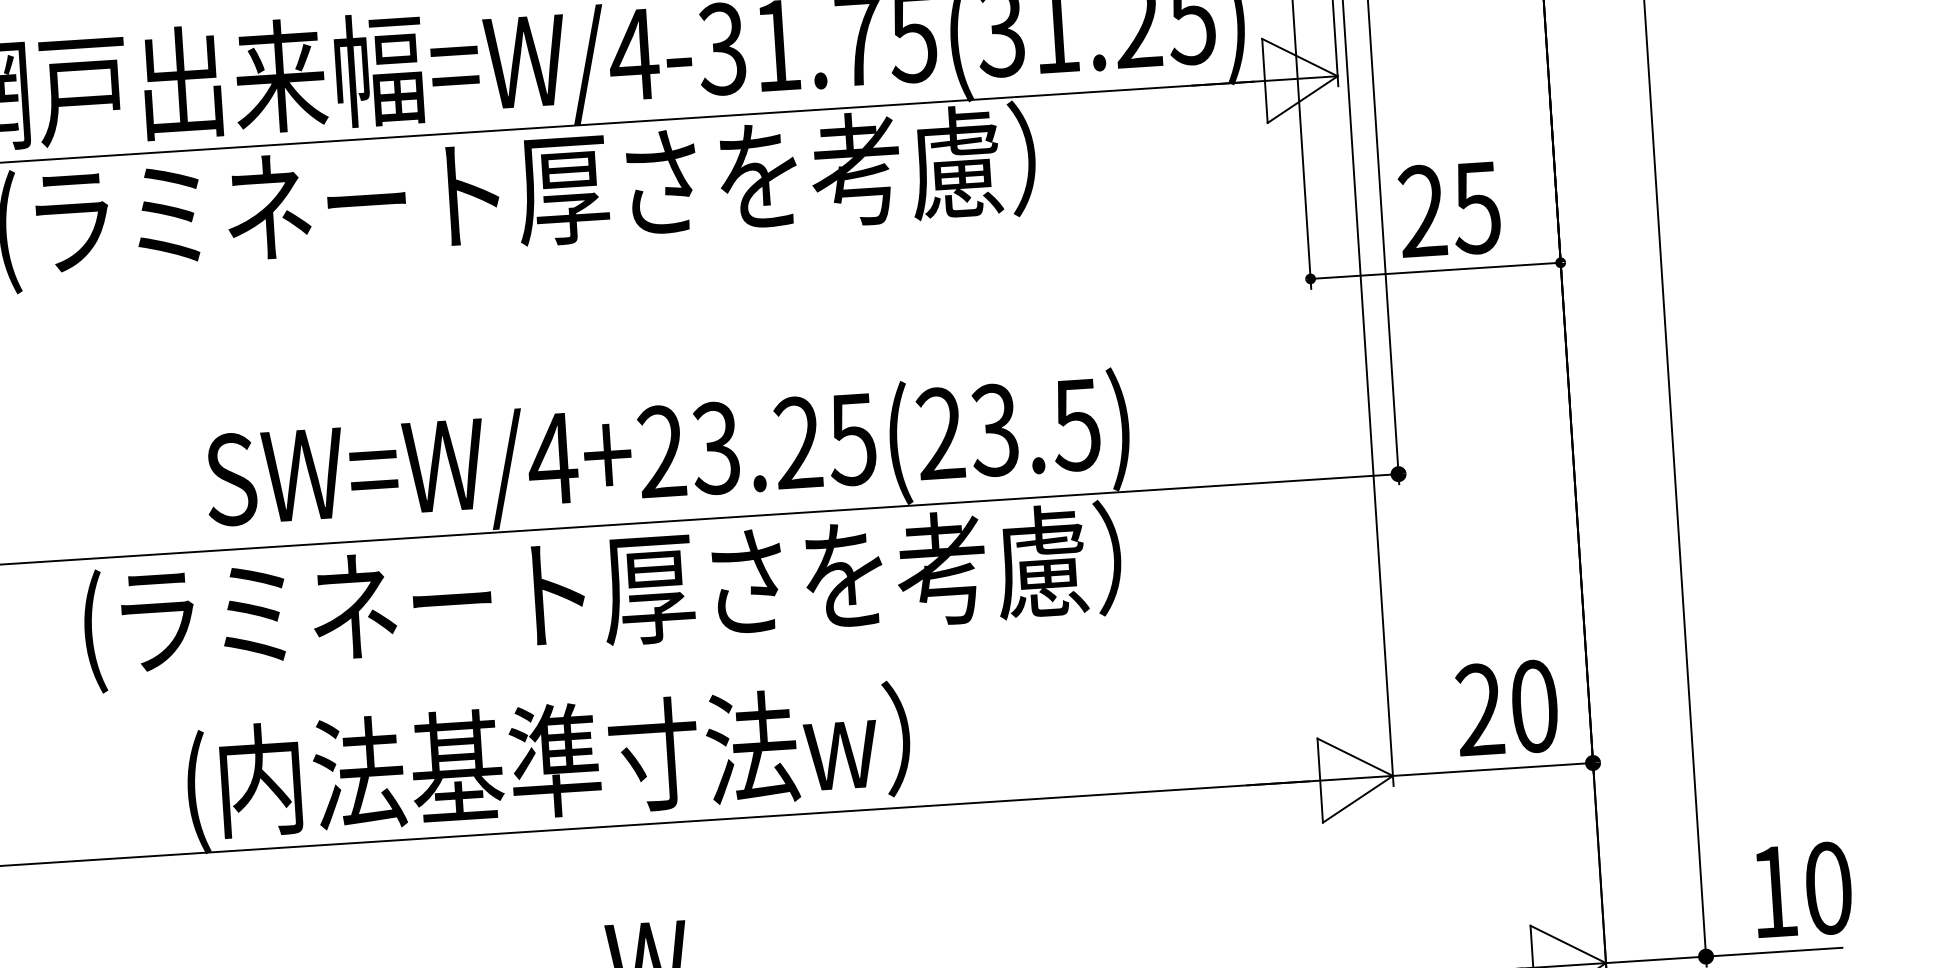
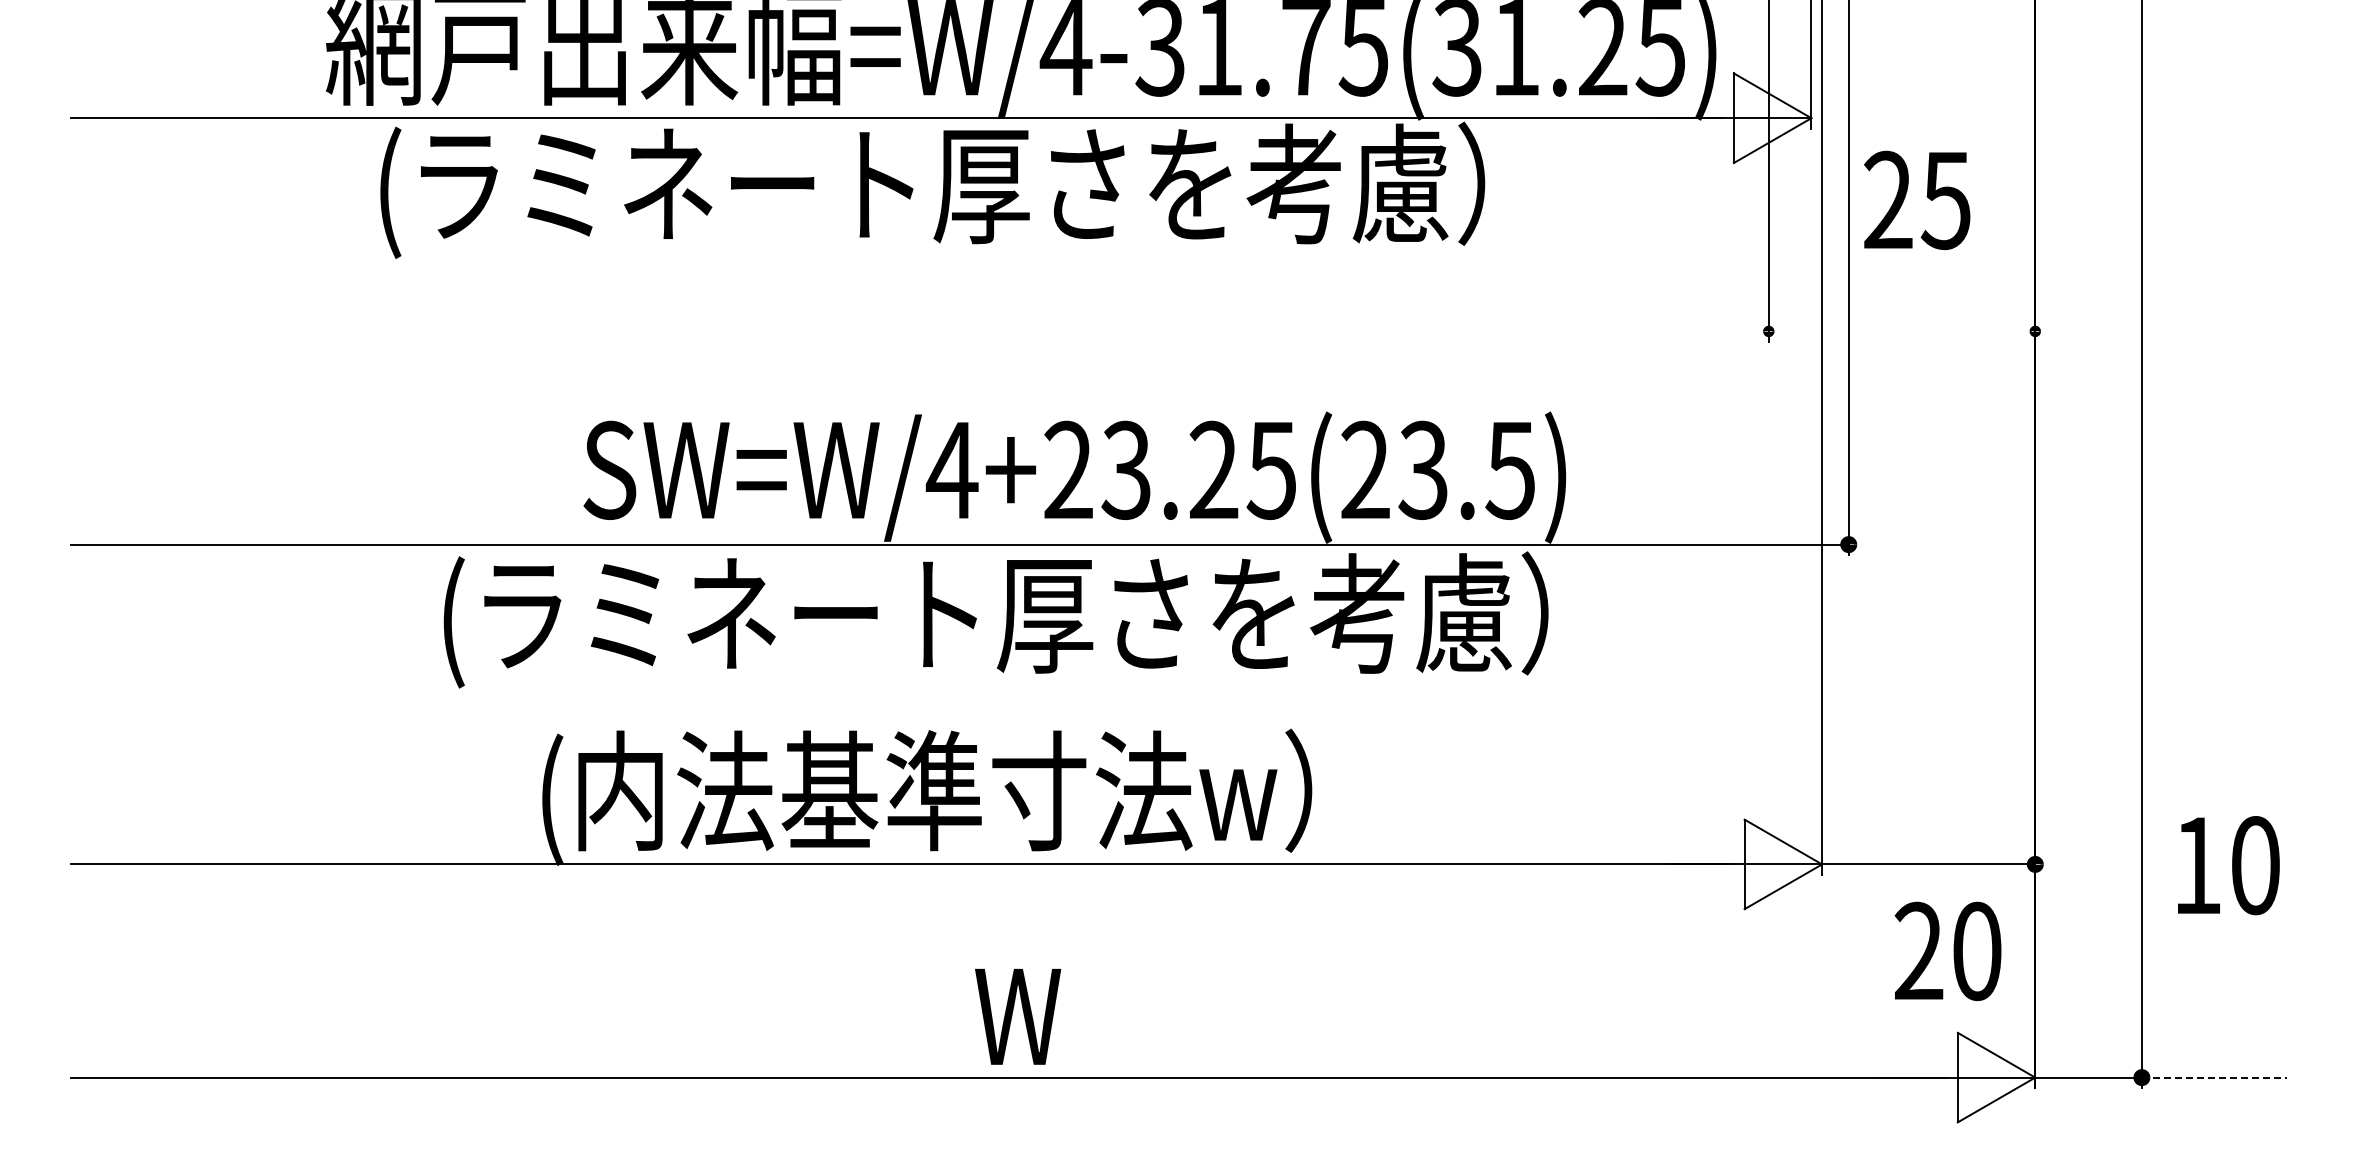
text: (1450, 209) -> (1917, 200), moved
line: (1435, 270) -> (1901, 331), removed
text: (1506, 708) -> (1947, 951), moved
text: (1803, 889) -> (2228, 865), moved
line: (1774, 952) -> (2214, 1077), solid -> dashed

